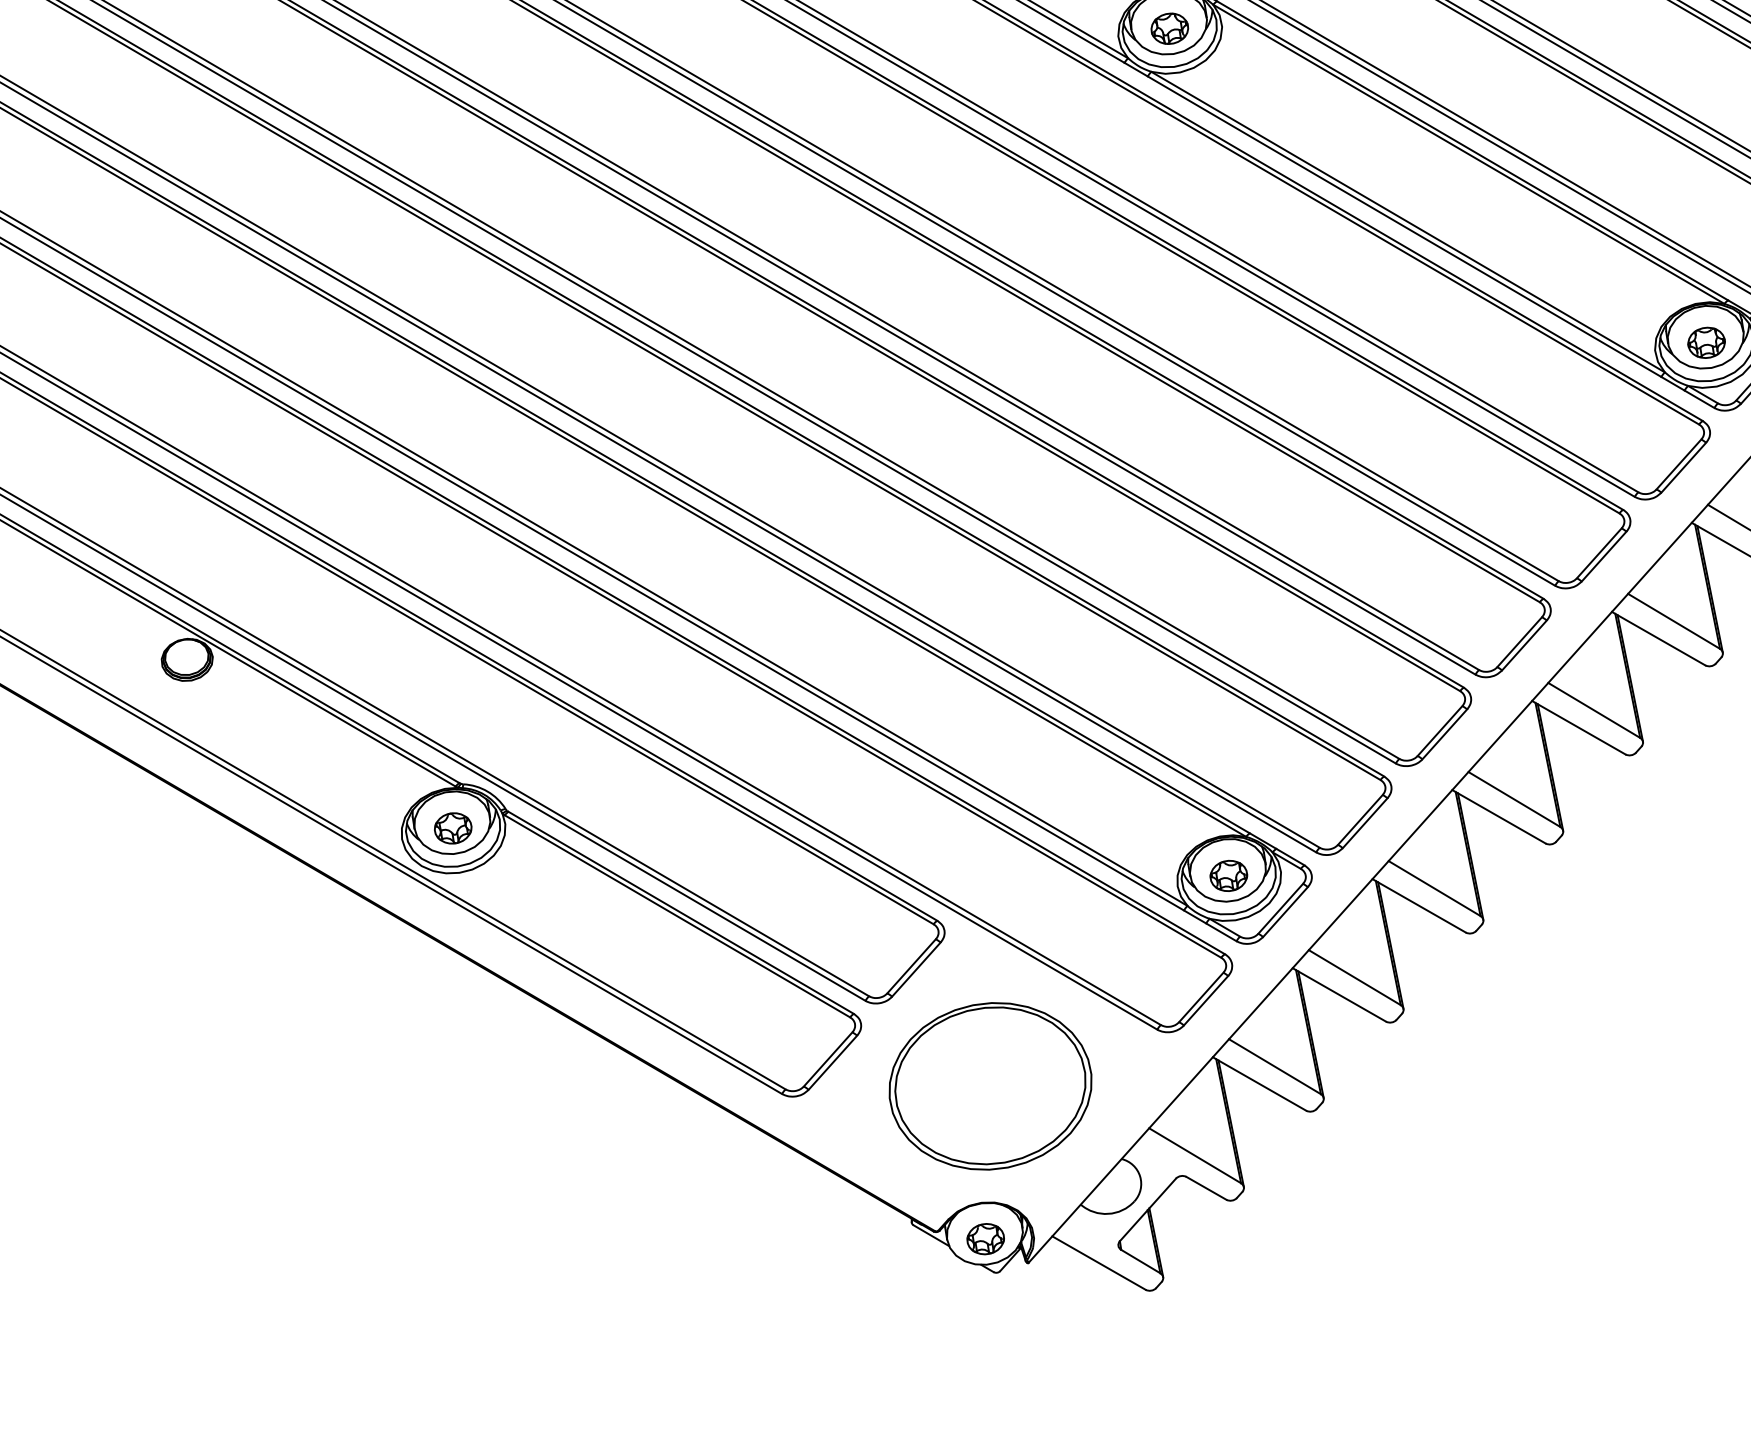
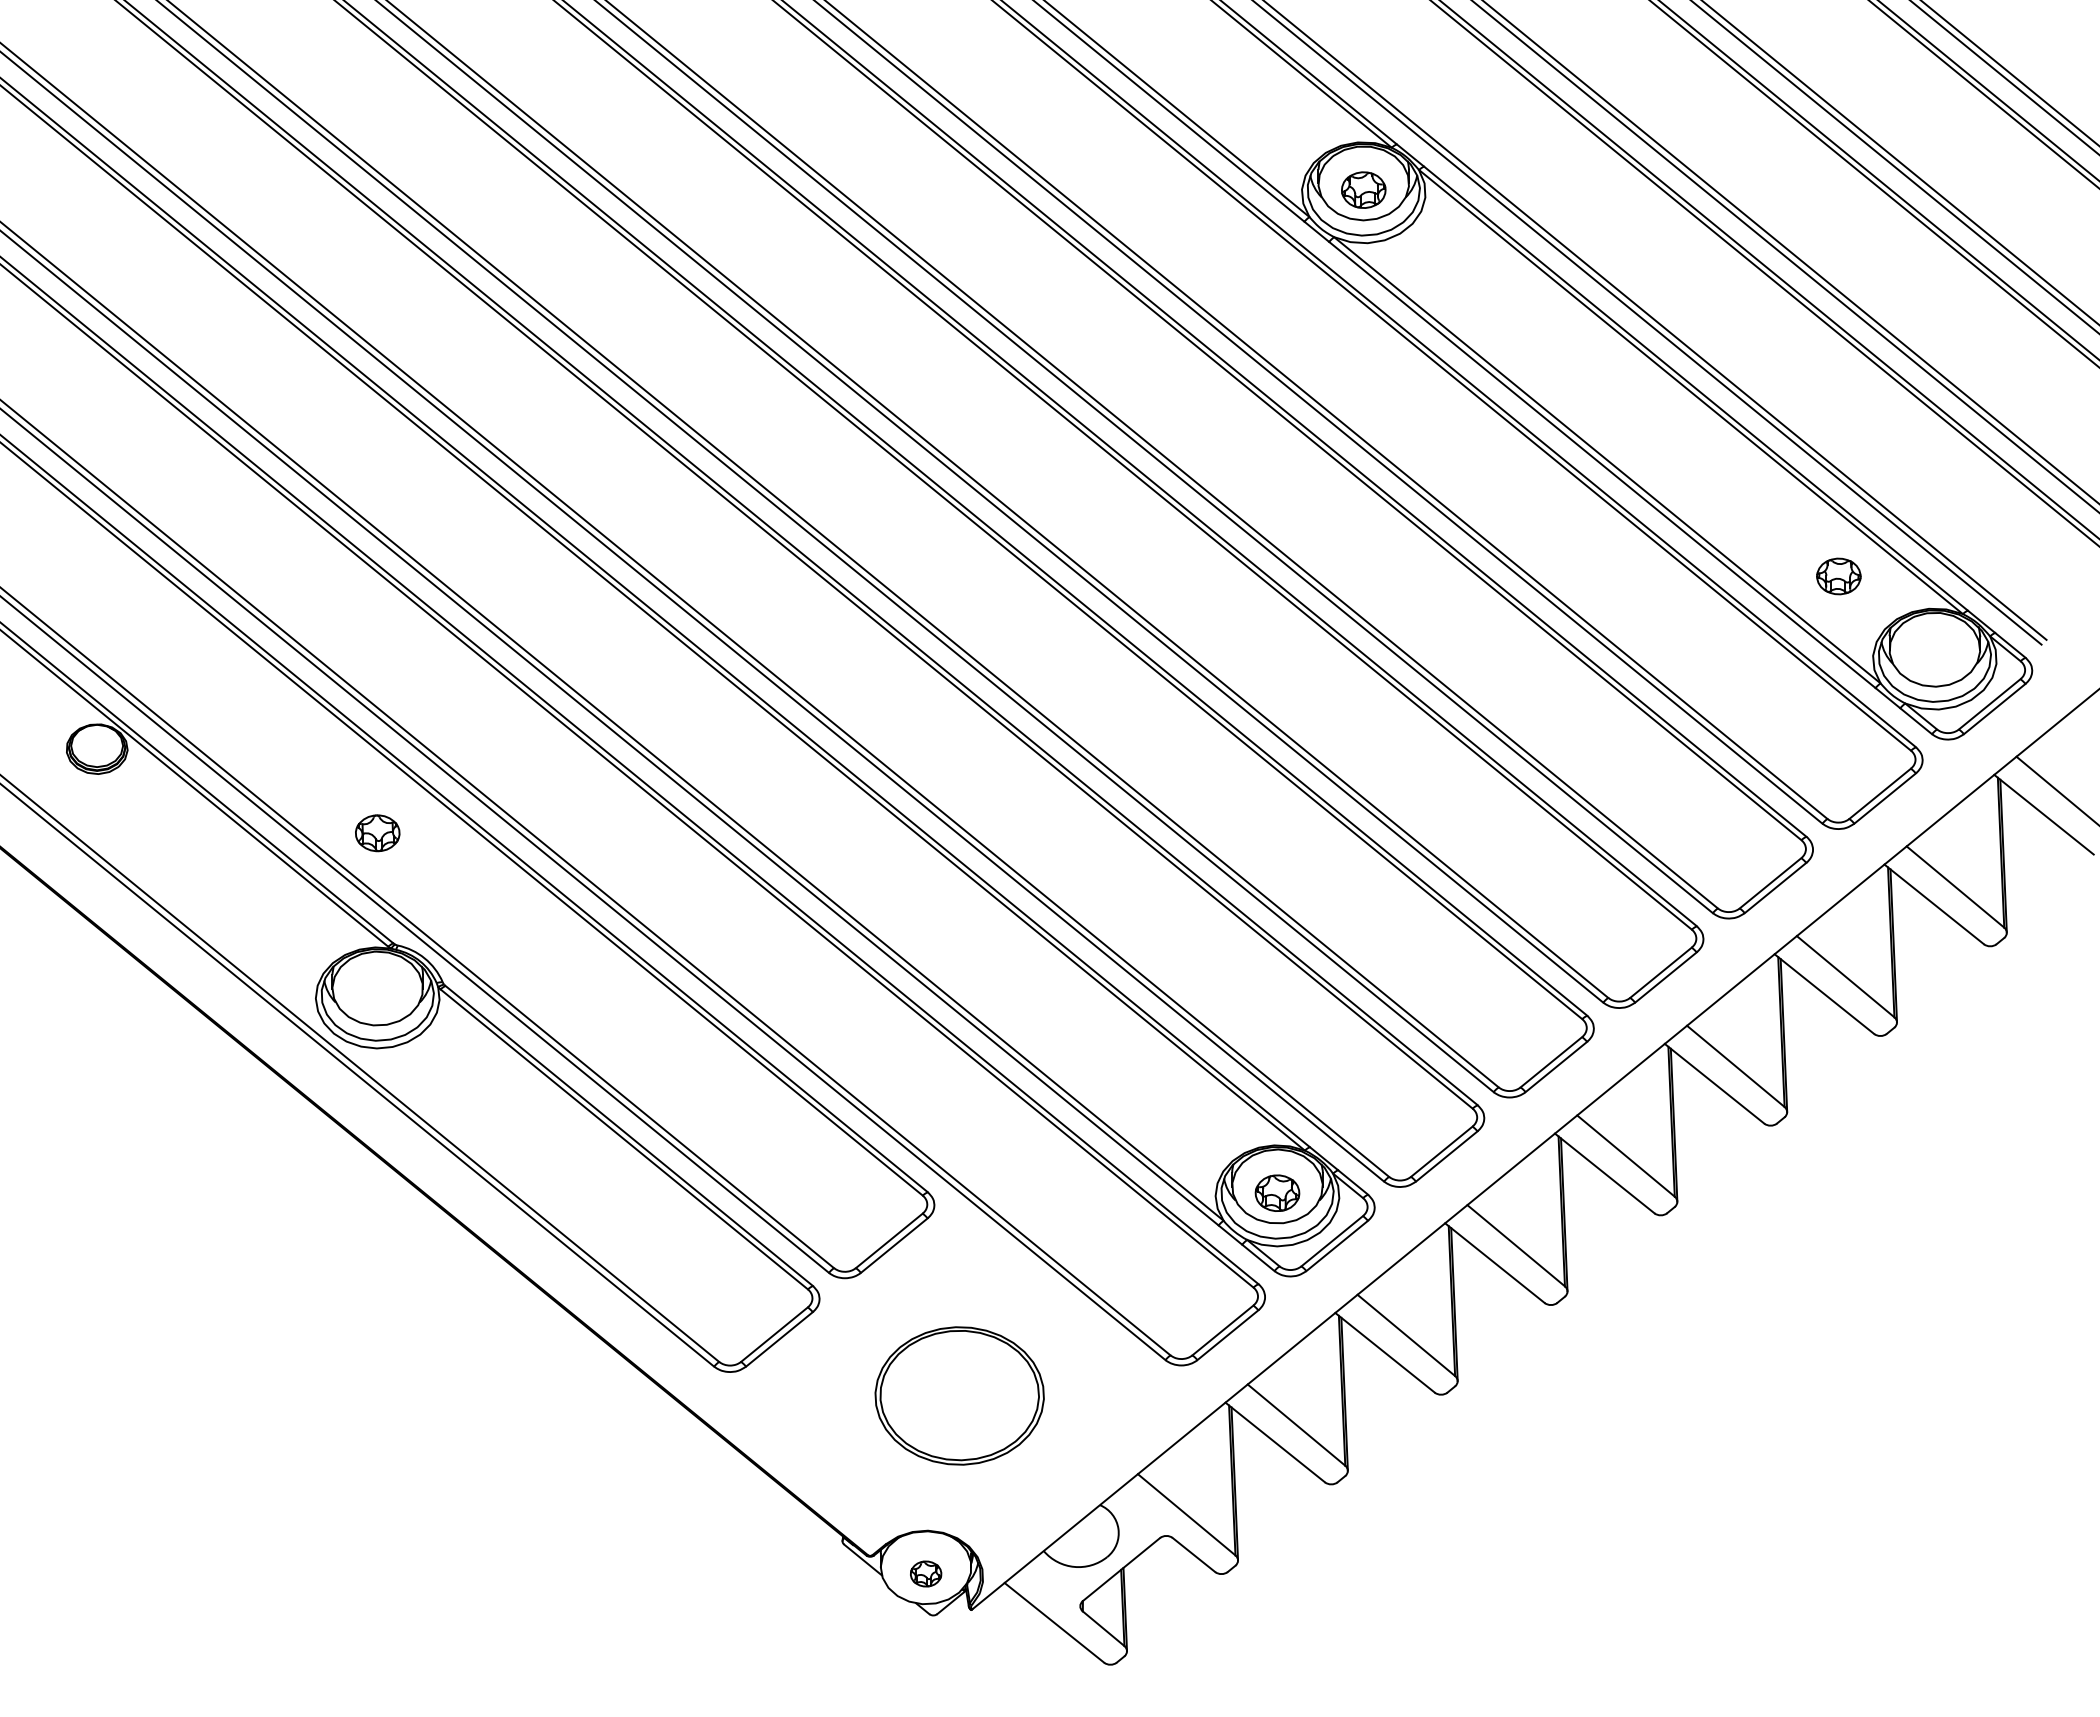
part: (1706, 342) -> (1838, 576), moved
part: (453, 828) -> (377, 833), moved
part: (990, 1086) -> (959, 1395), size x0.7
part: (985, 1238) -> (925, 1573), size x0.7

